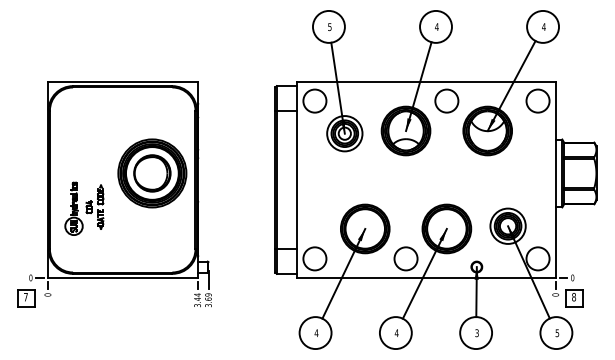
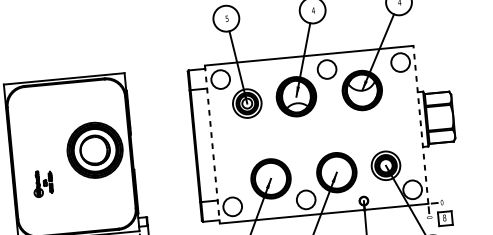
line: (297, 180) -> (212, 144), solid -> dashed
line: (555, 180) -> (420, 125), solid -> dashed
part: (84, 208) -> (43, 183), size x0.6

